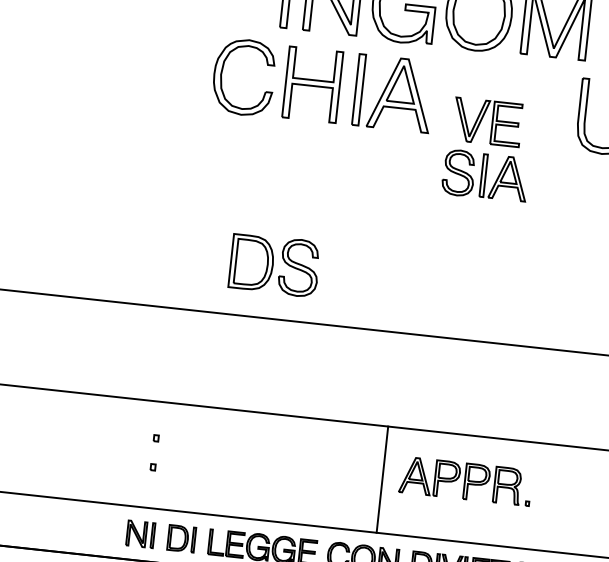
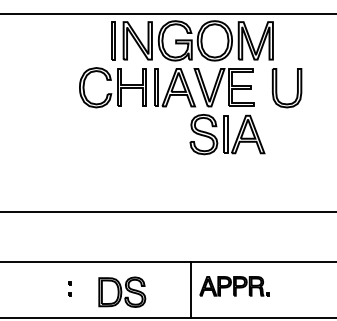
part: (488, 149) -> (227, 111), size x1.67
part: (275, 263) -> (122, 291), moved
part: (153, 451) -> (69, 288), size x0.71

